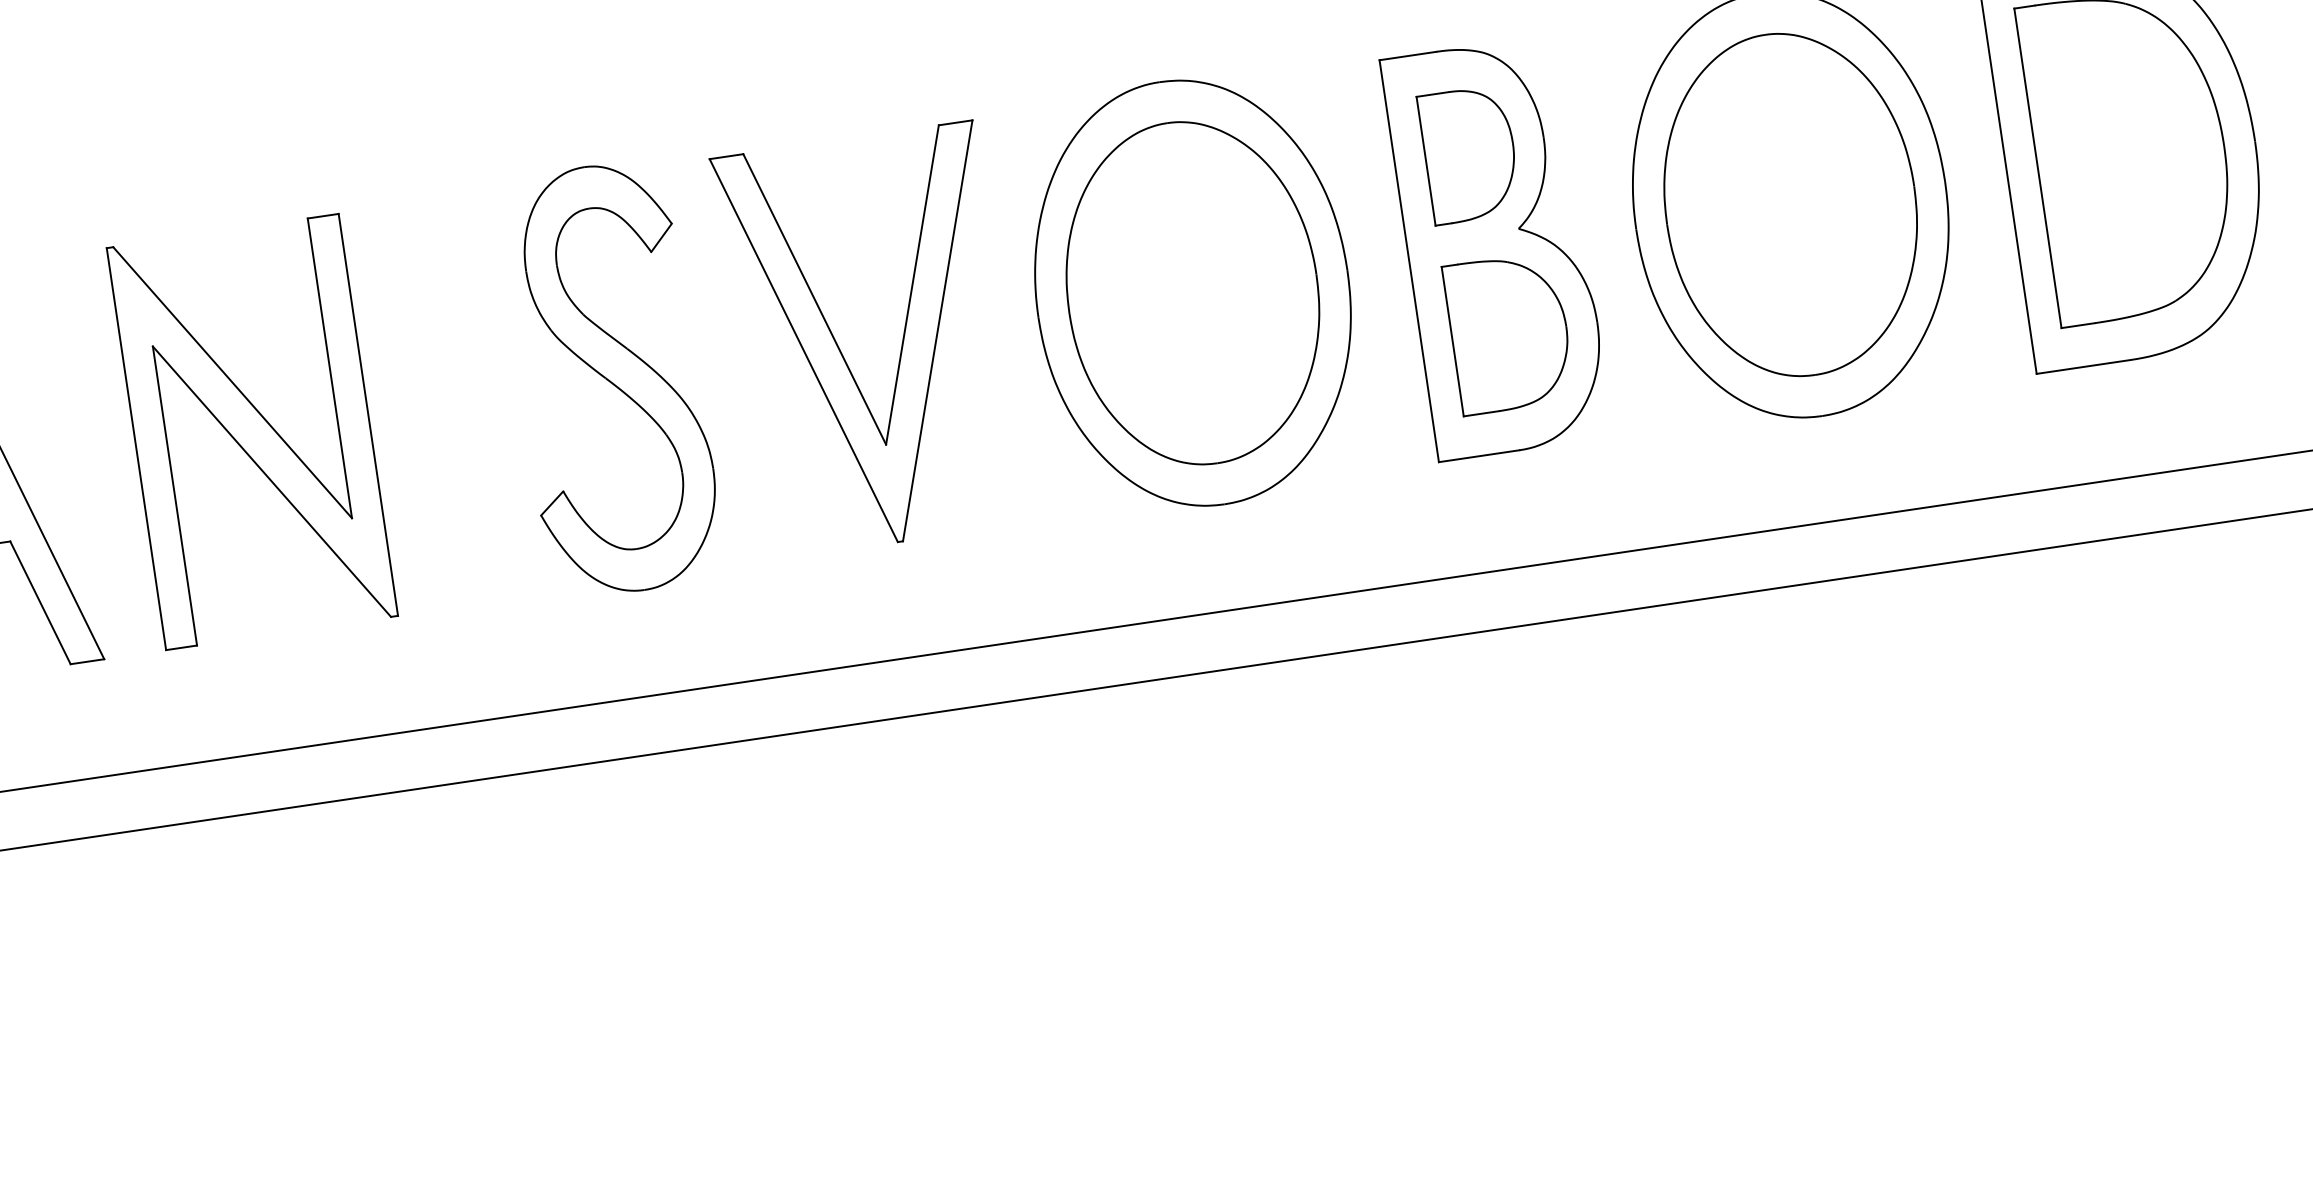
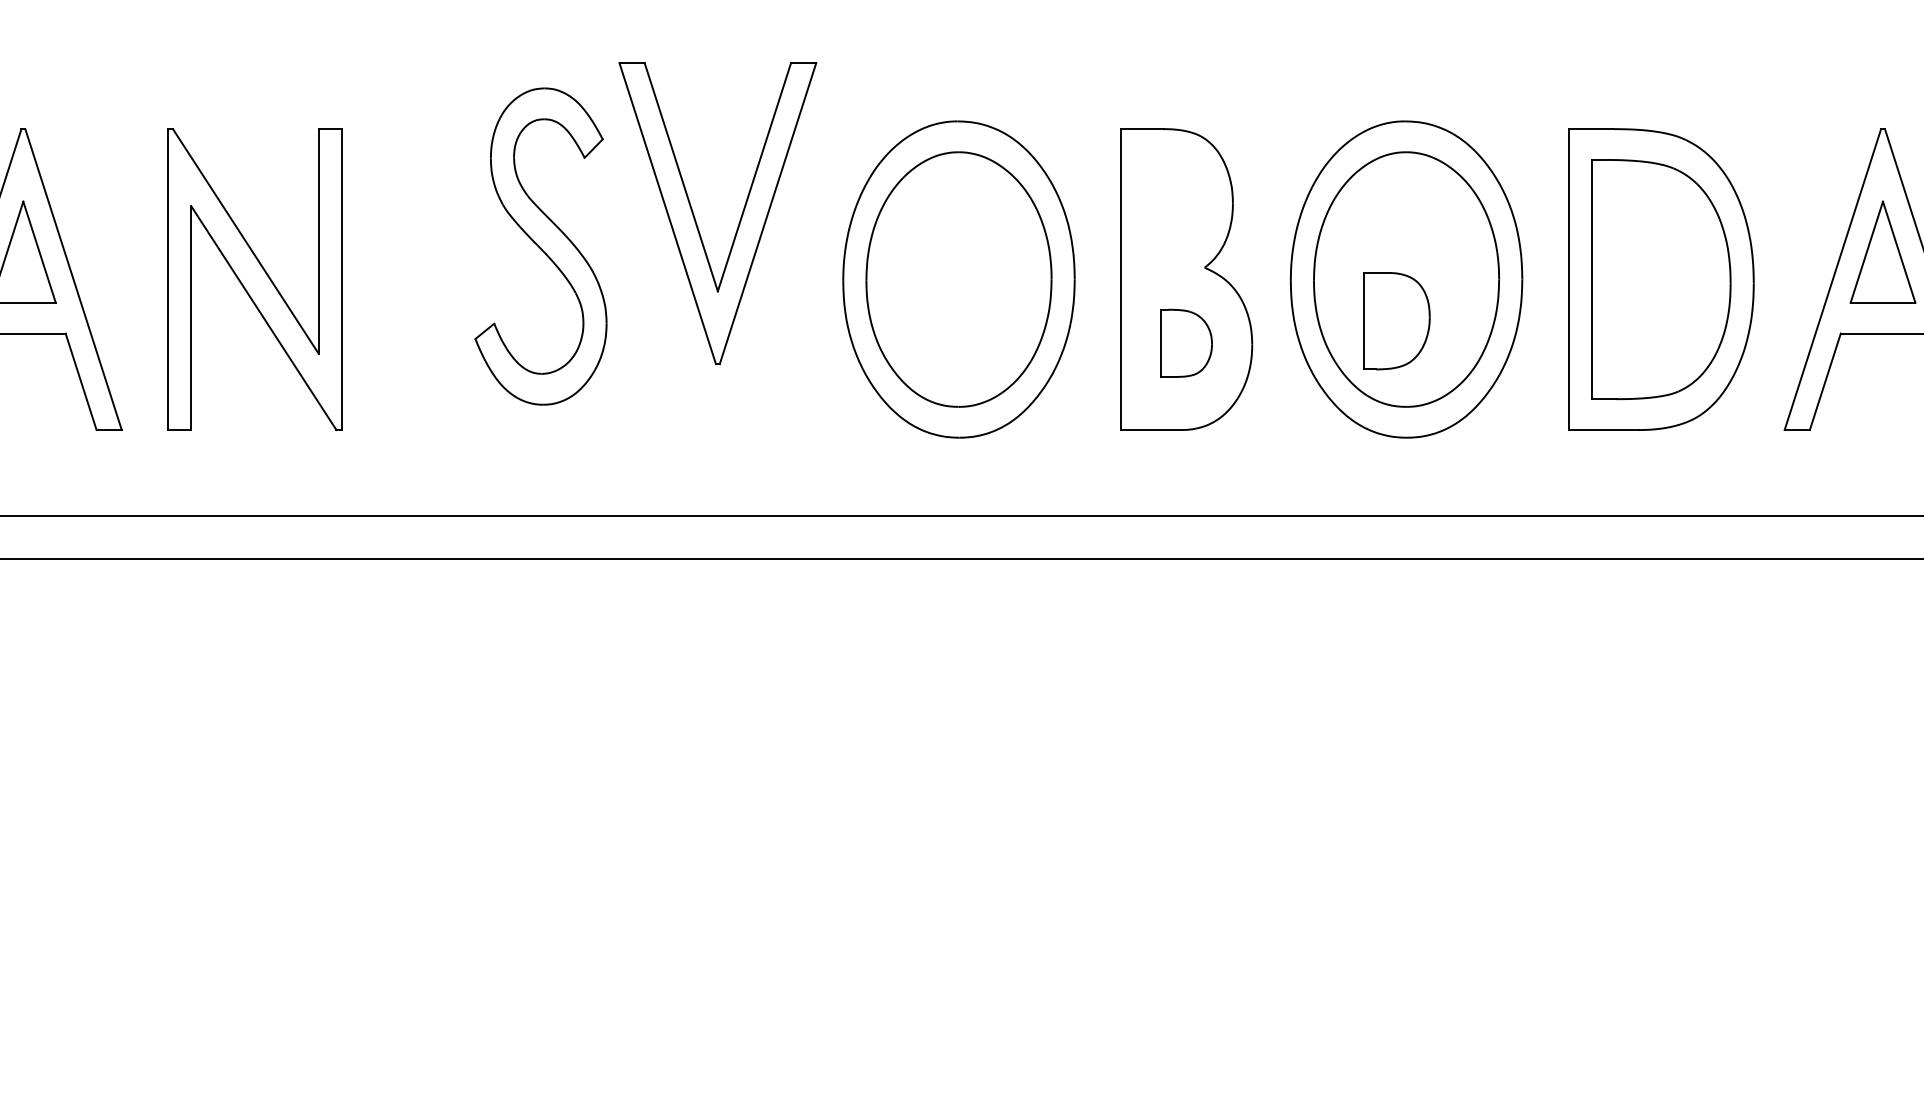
part: (1469, 155) -> (1396, 321), moved
part: (1509, 333) -> (1186, 343), size x0.6
part: (843, 354) -> (696, 220), moved
part: (609, 379) -> (540, 246), moved

